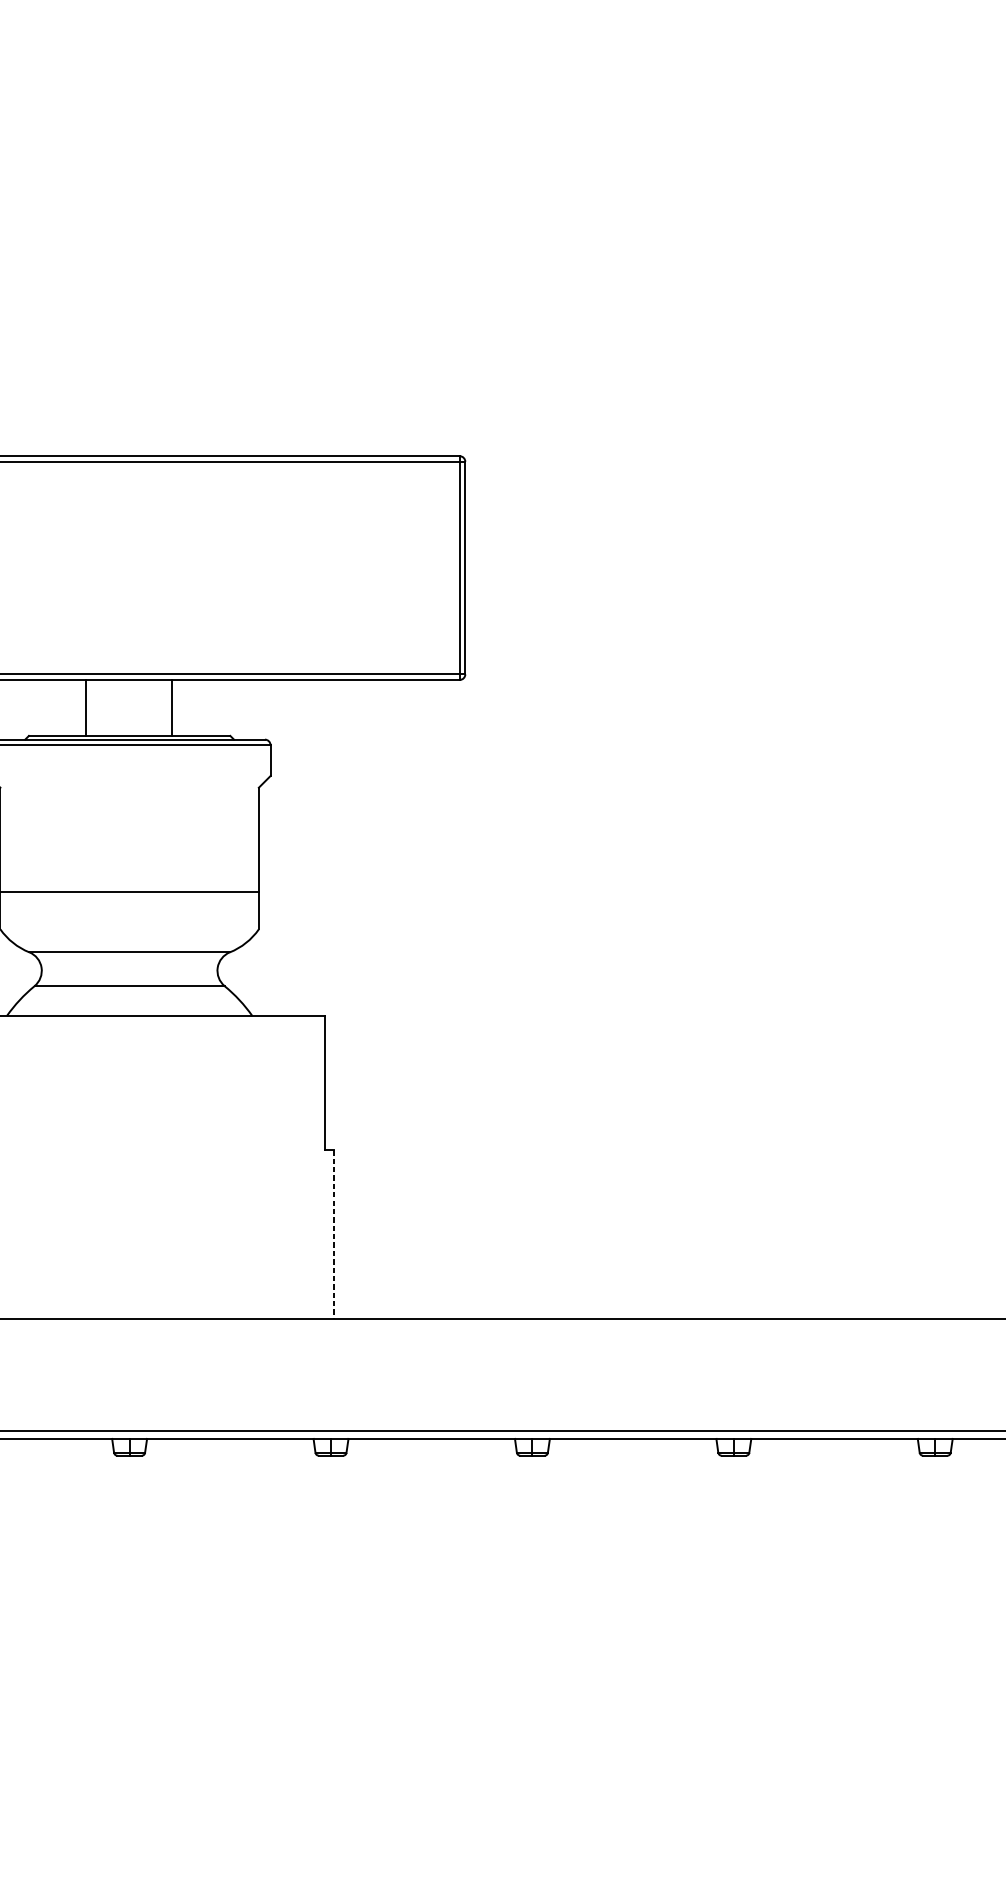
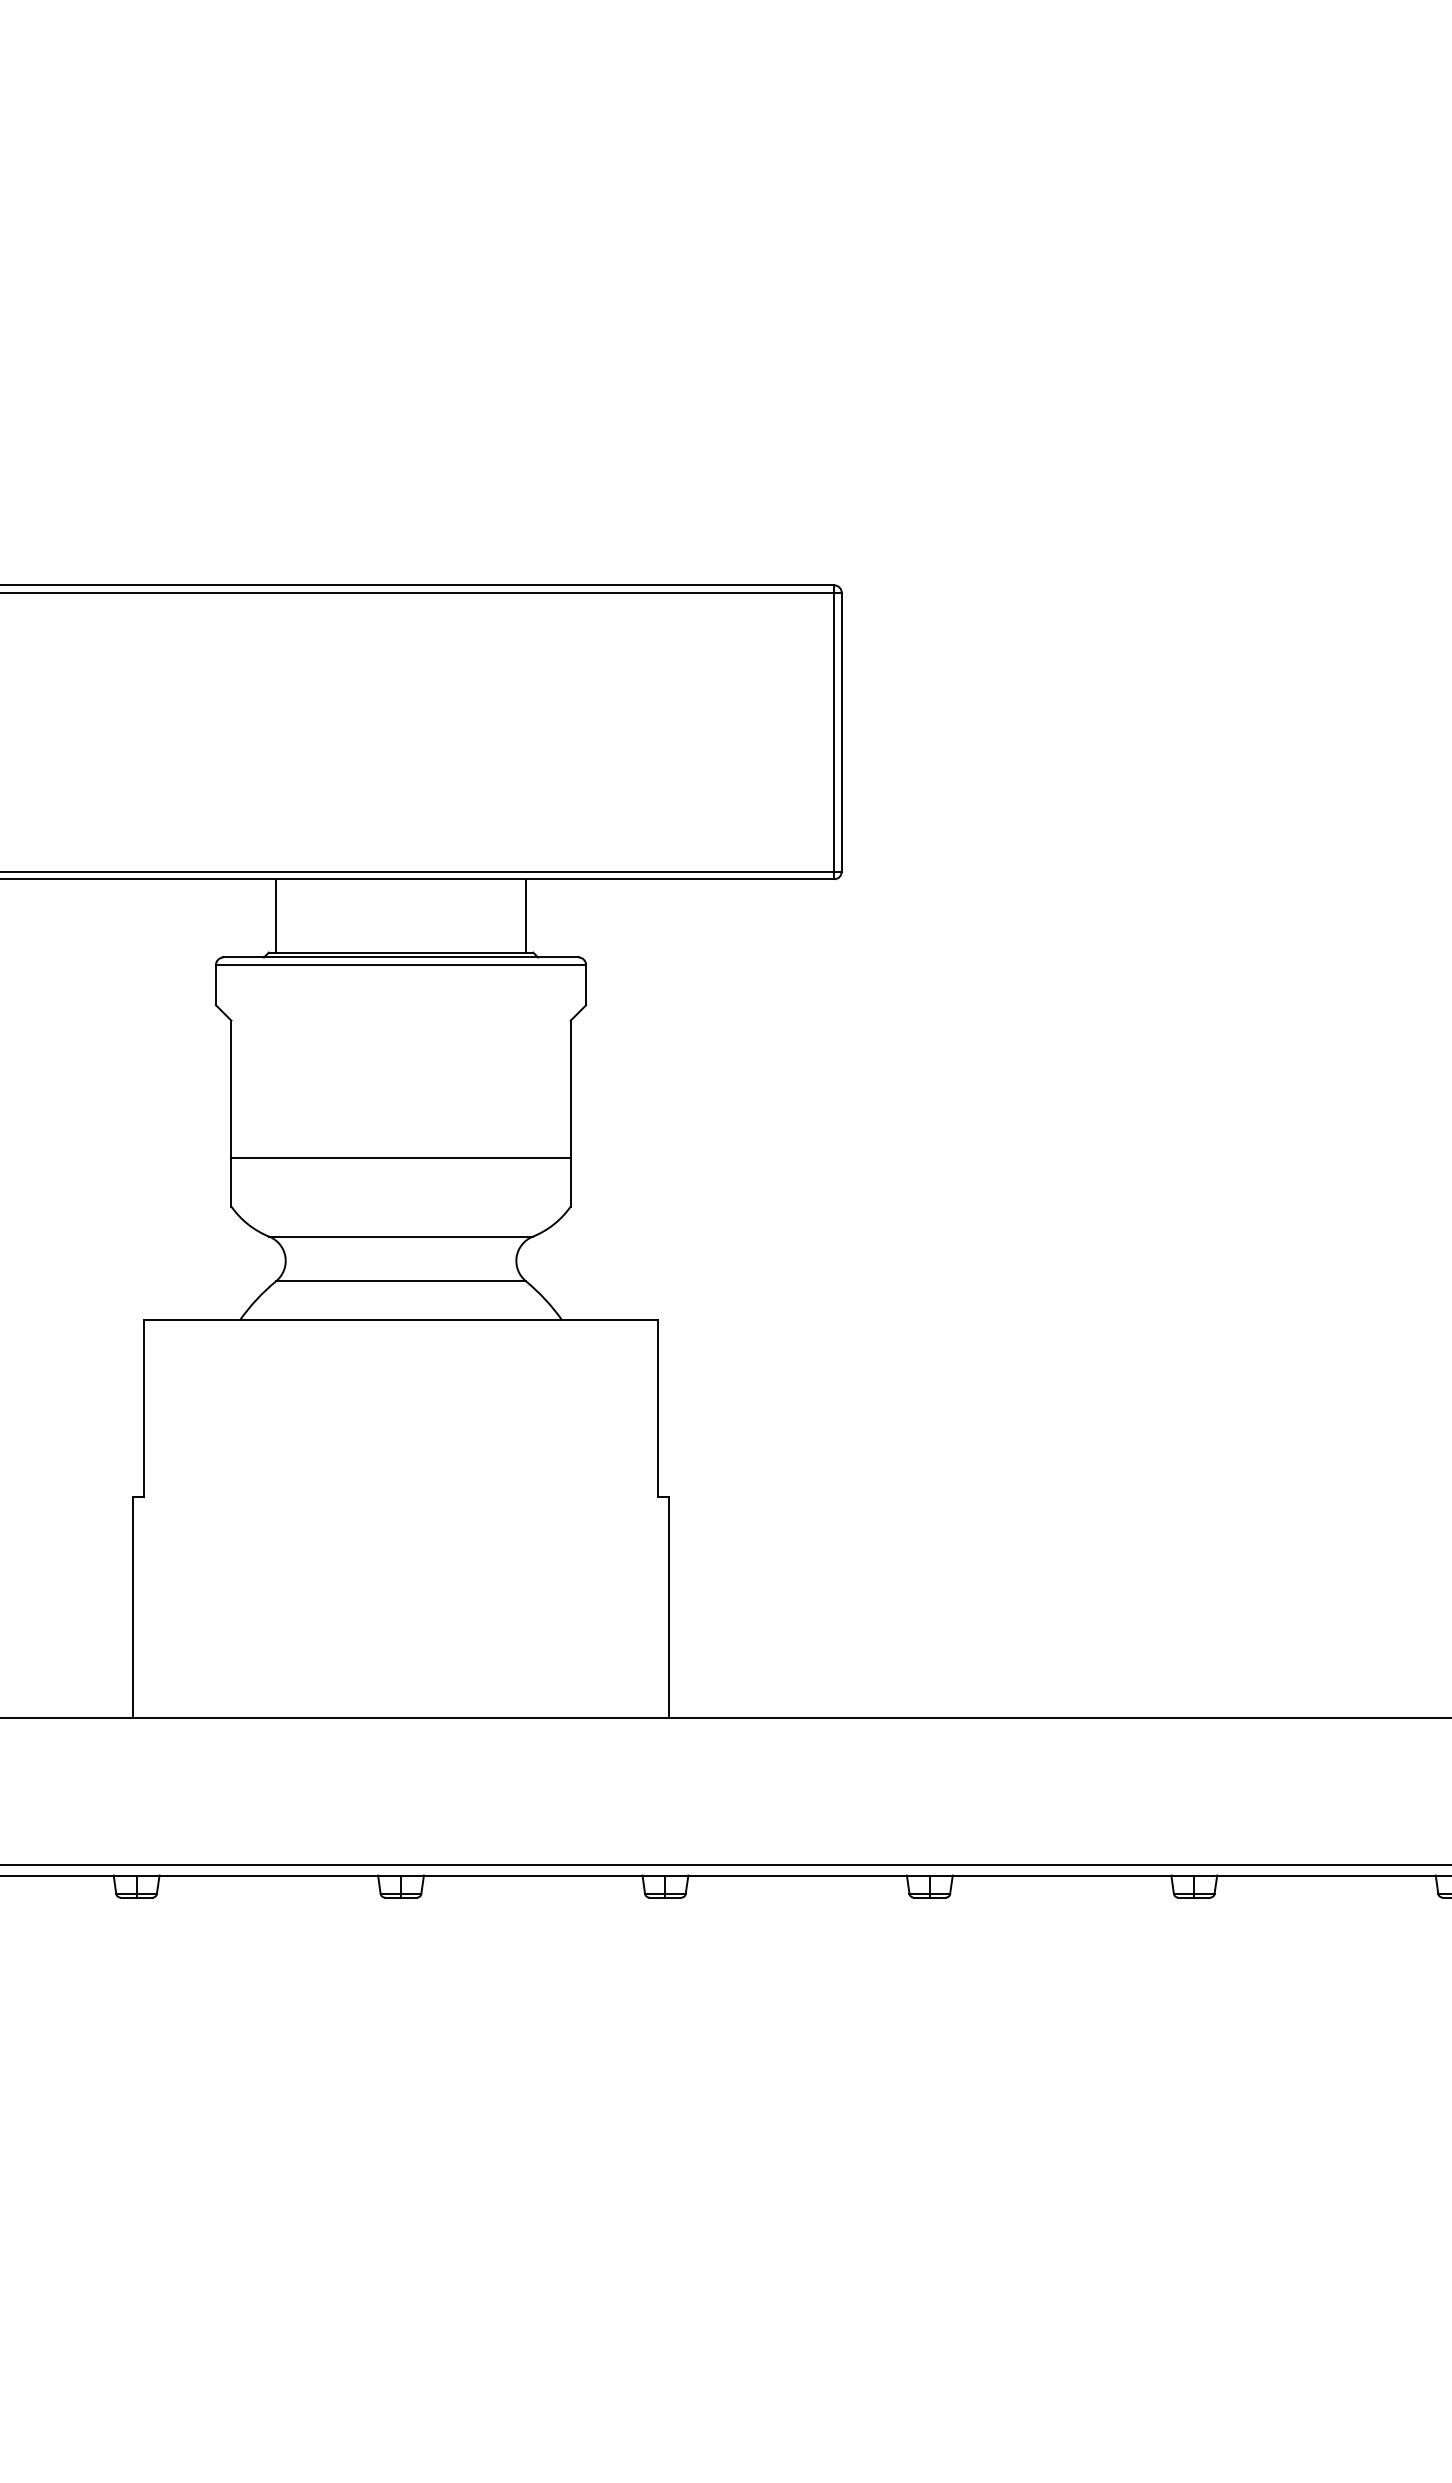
line: (85, 707) -> (276, 915), moved
line: (171, 707) -> (525, 915), moved
line: (334, 1234) -> (669, 1607), dashed -> solid

